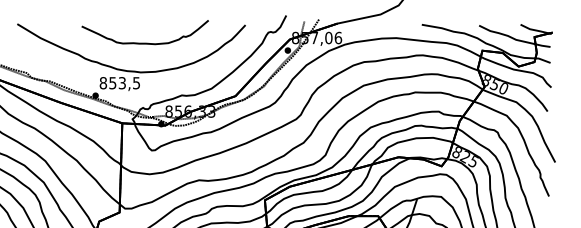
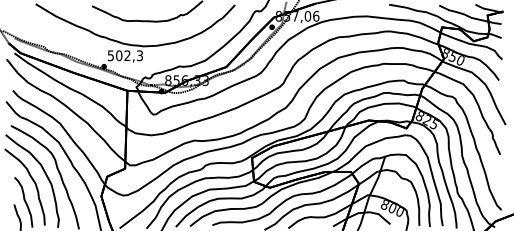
text: (118, 82) -> (124, 55), 853,5 -> 502,3

